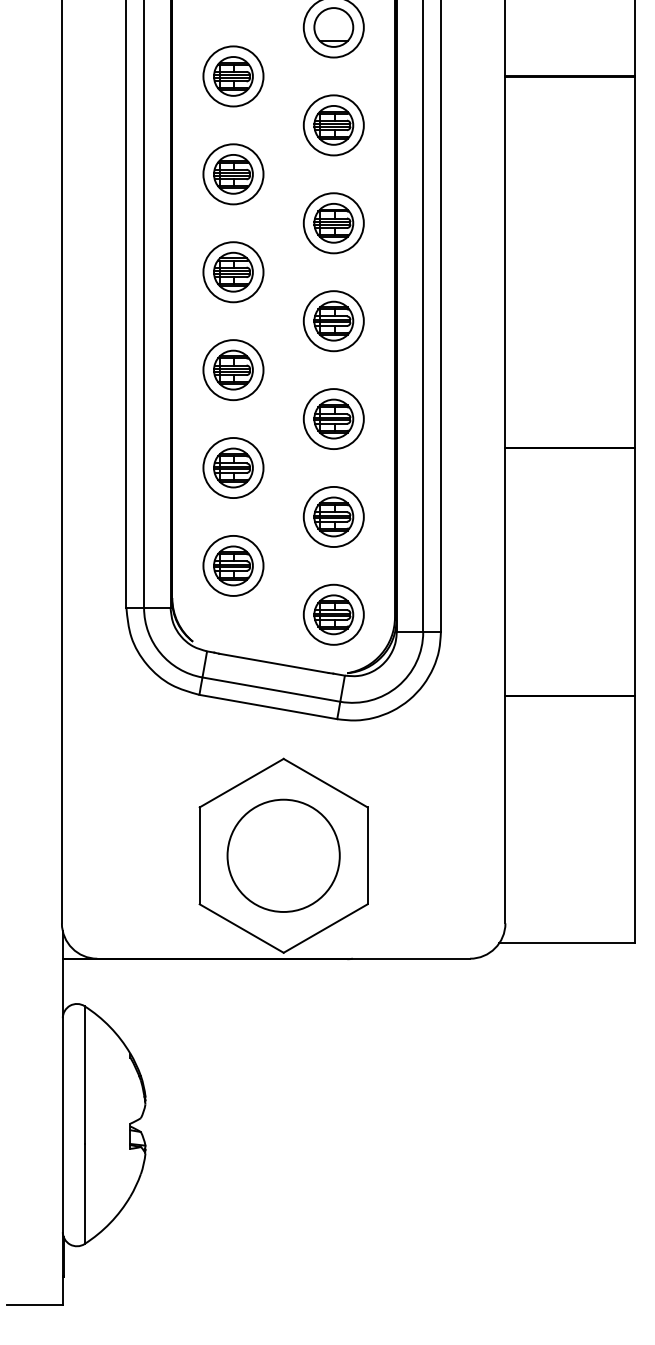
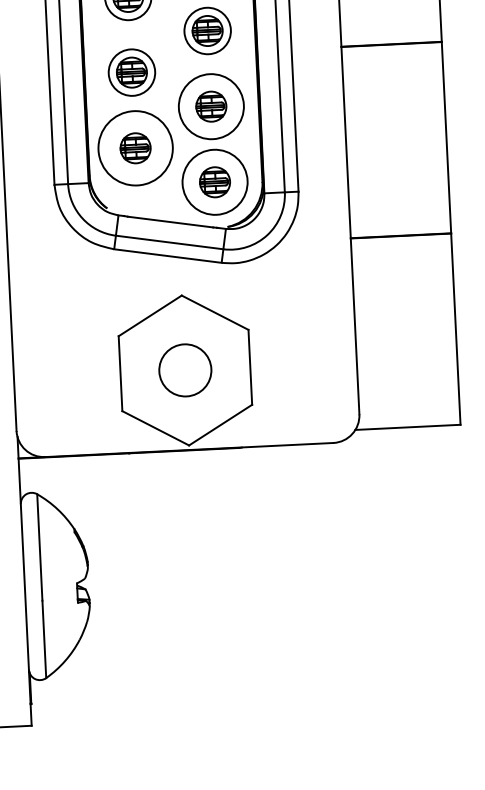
circle: (333, 516) -> (211, 106), size x1.4
circle: (233, 565) -> (135, 147), size x1.6
circle: (333, 614) -> (214, 182), size x1.4
circle: (283, 855) -> (185, 370), size x0.6

